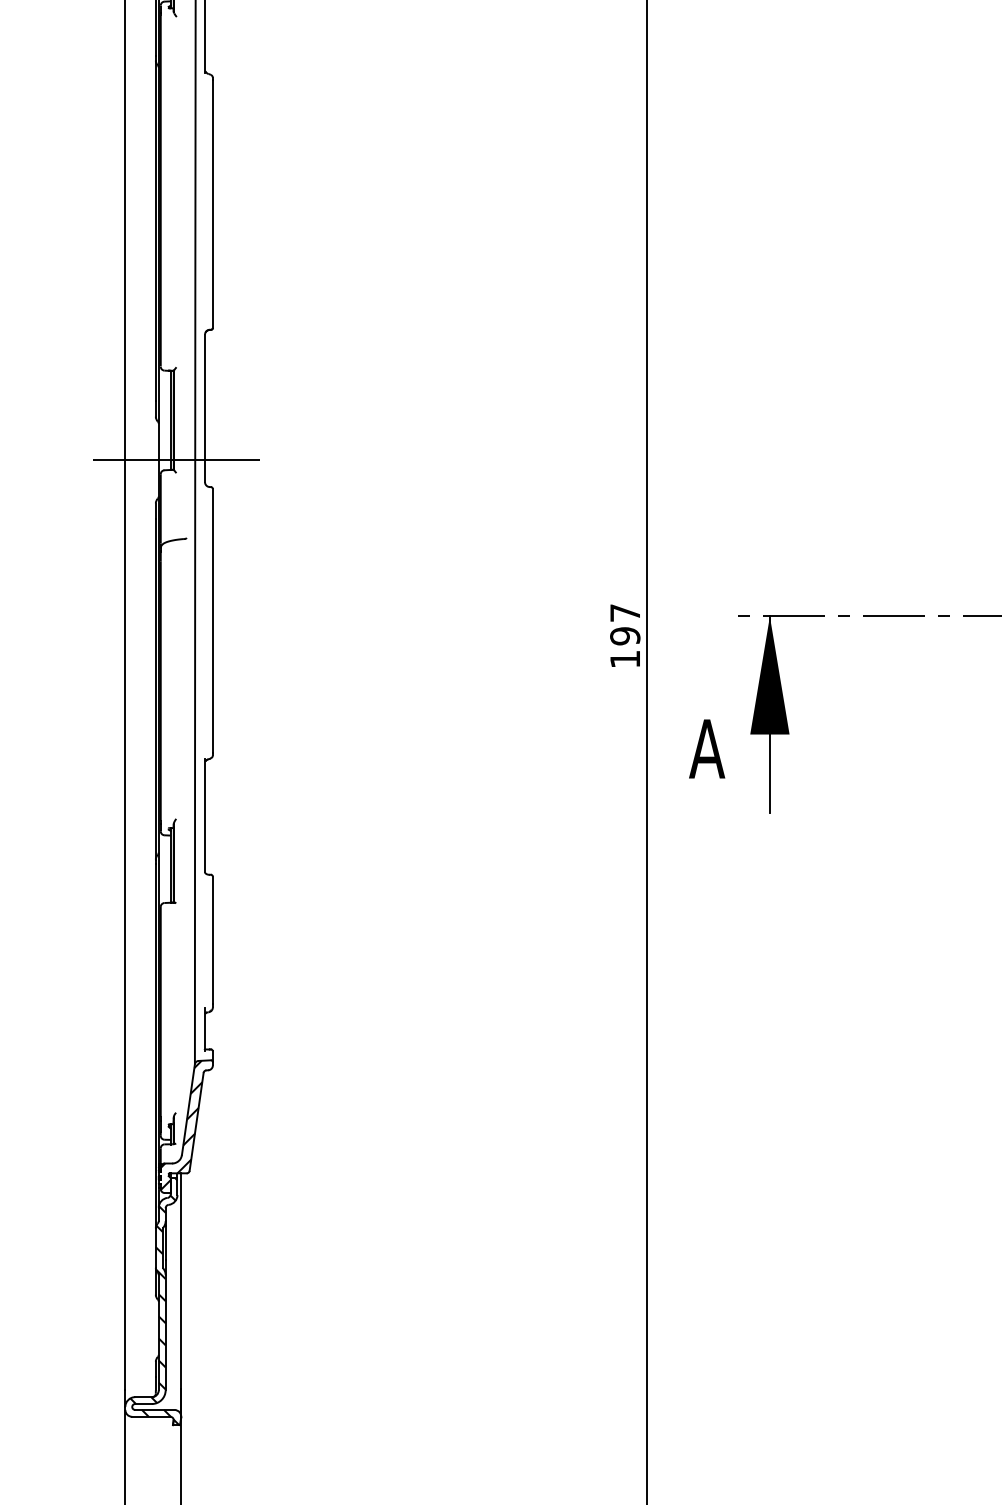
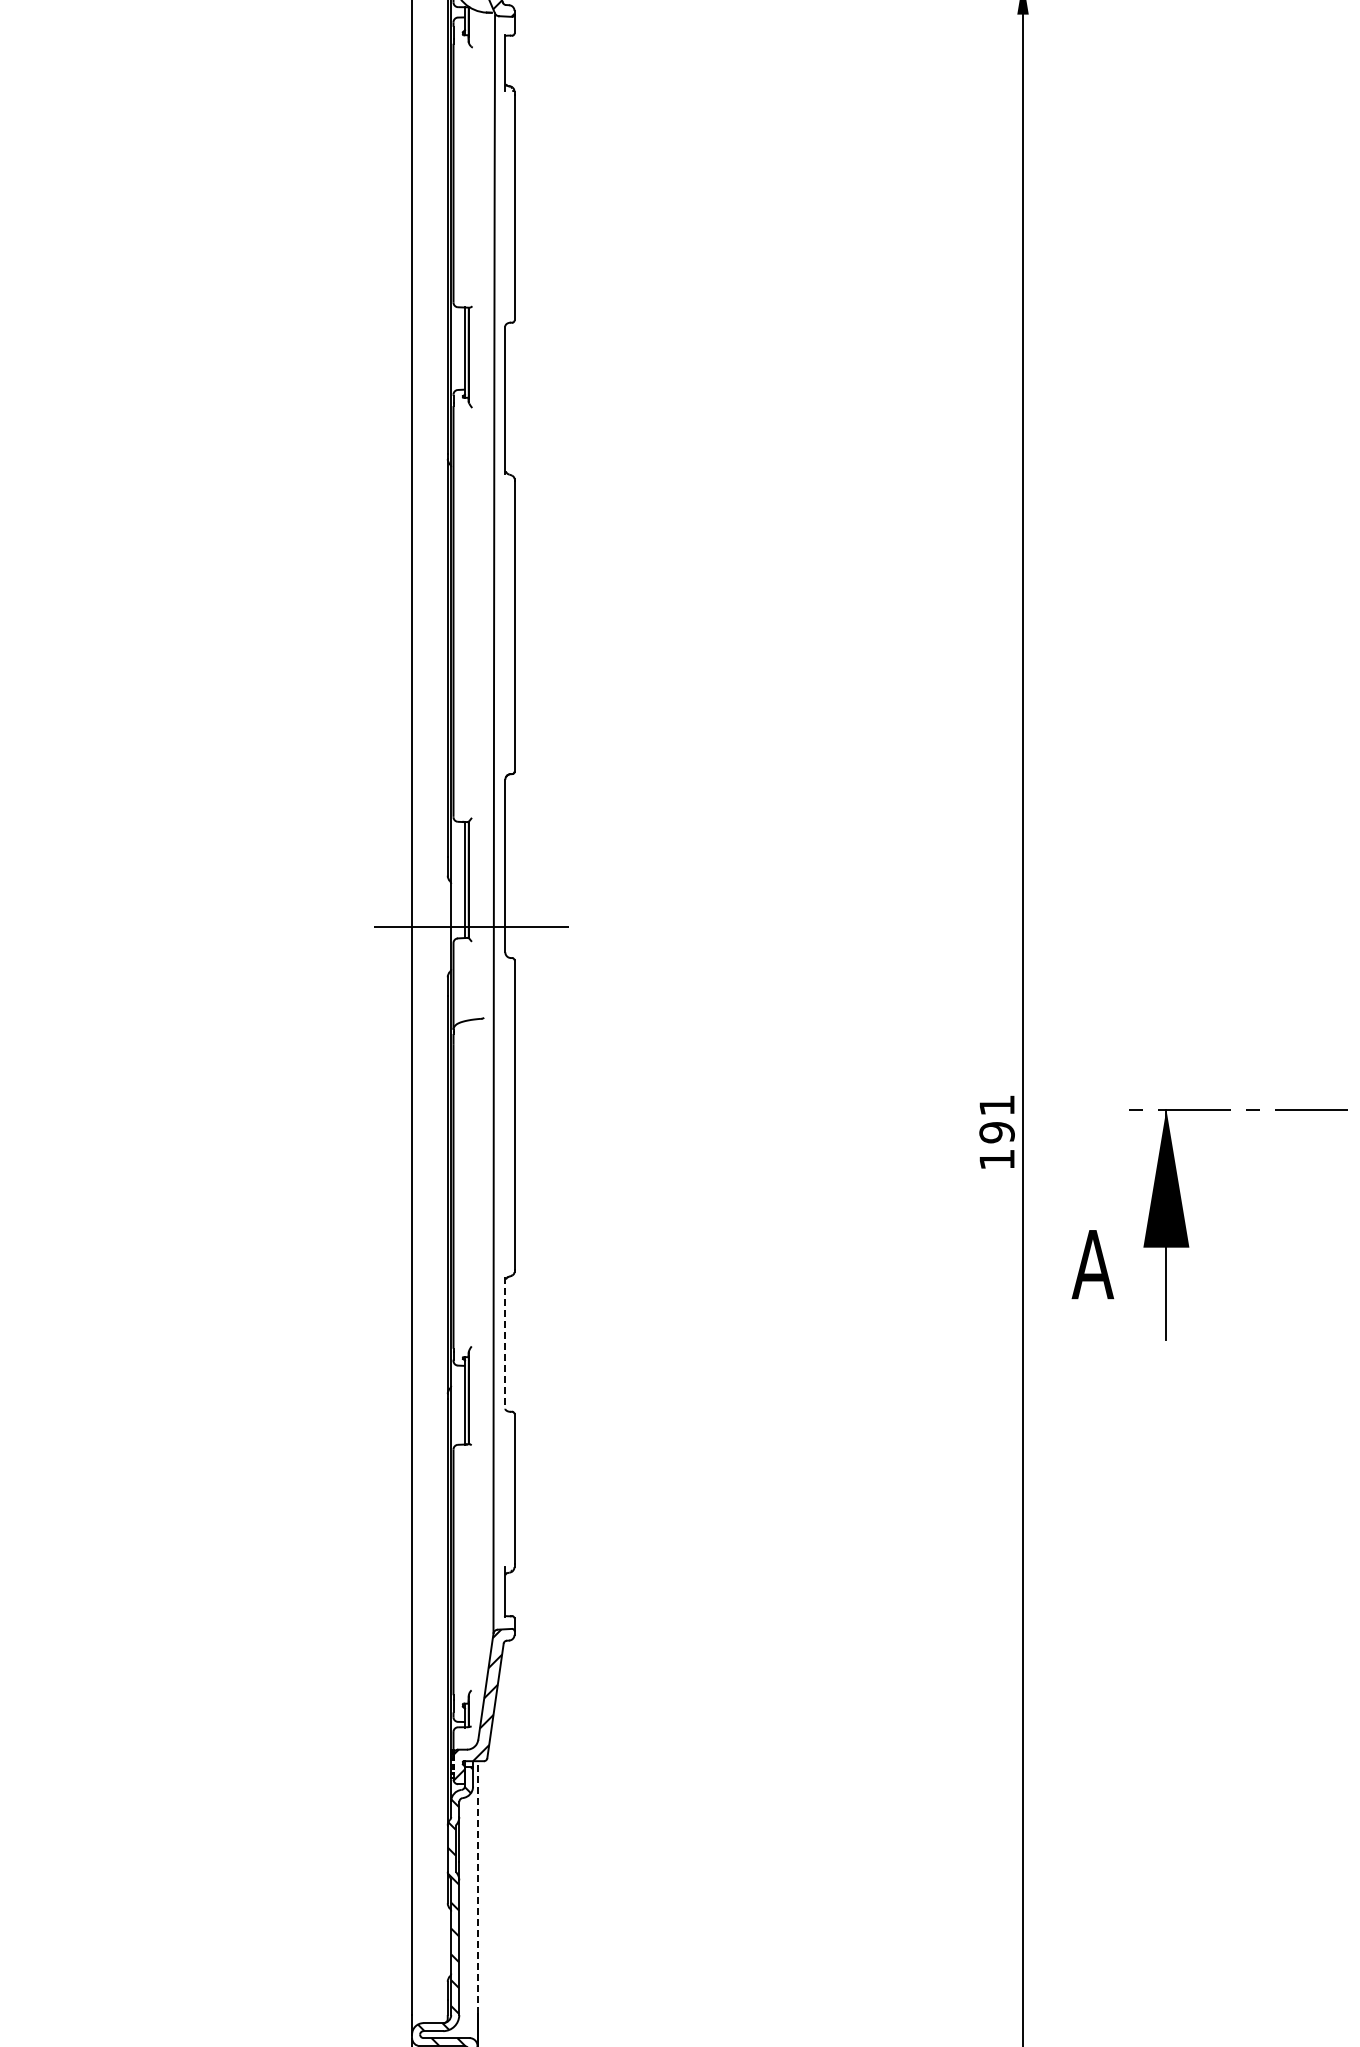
text: (624, 613) -> (996, 1105), 197 -> 191
line: (205, 815) -> (505, 1342), solid -> dashed
line: (181, 1281) -> (477, 1887), solid -> dashed

